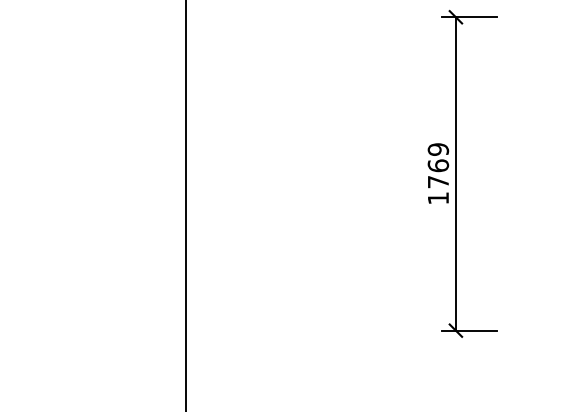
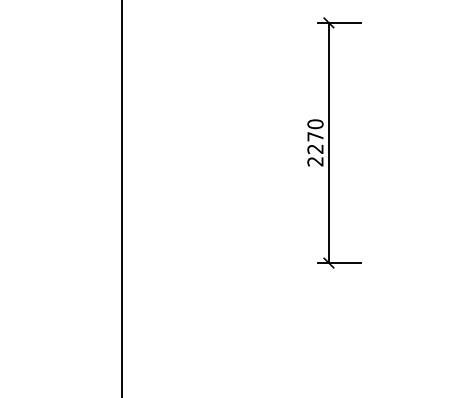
text: (438, 173) -> (315, 142), 1769 -> 2270

